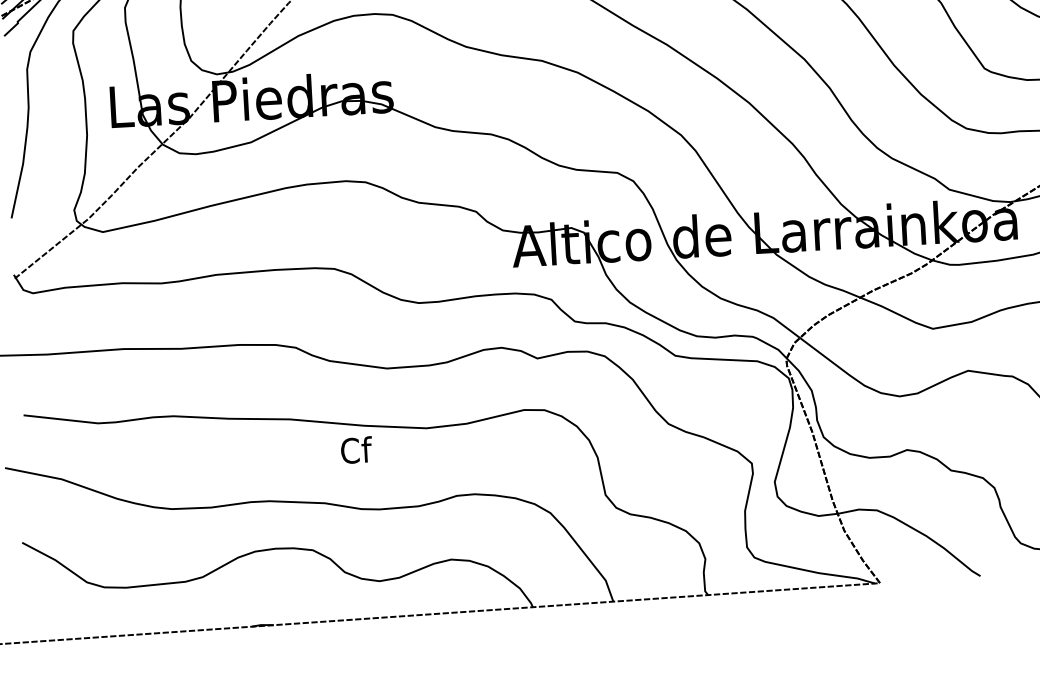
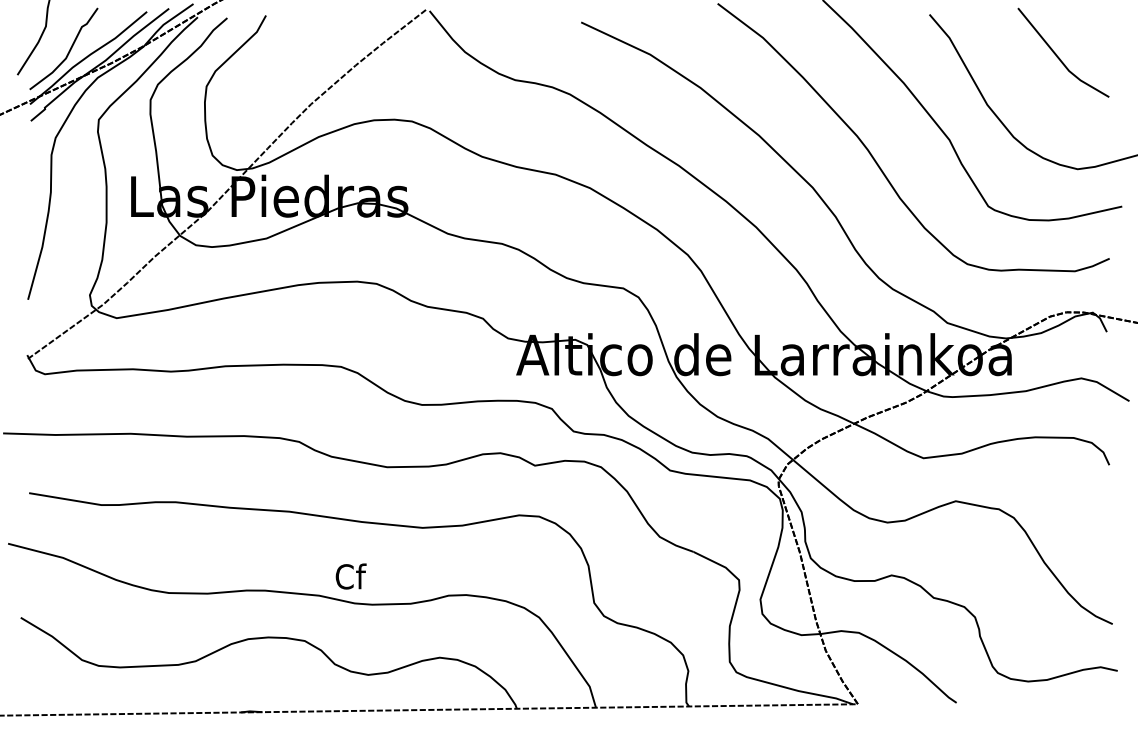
text: (356, 450) -> (350, 576), moved

